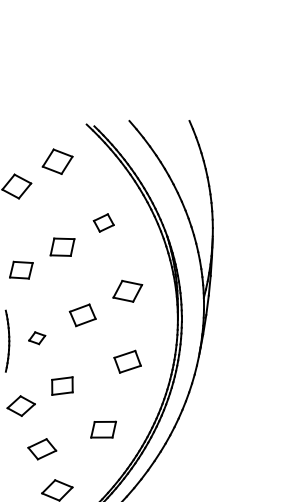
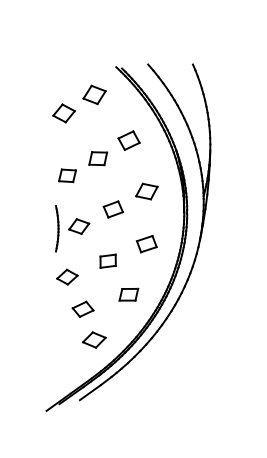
part: (103, 222) -> (128, 140), size x1.43
part: (37, 338) -> (79, 226), size x1.67
part: (61, 385) -> (107, 260), moved

